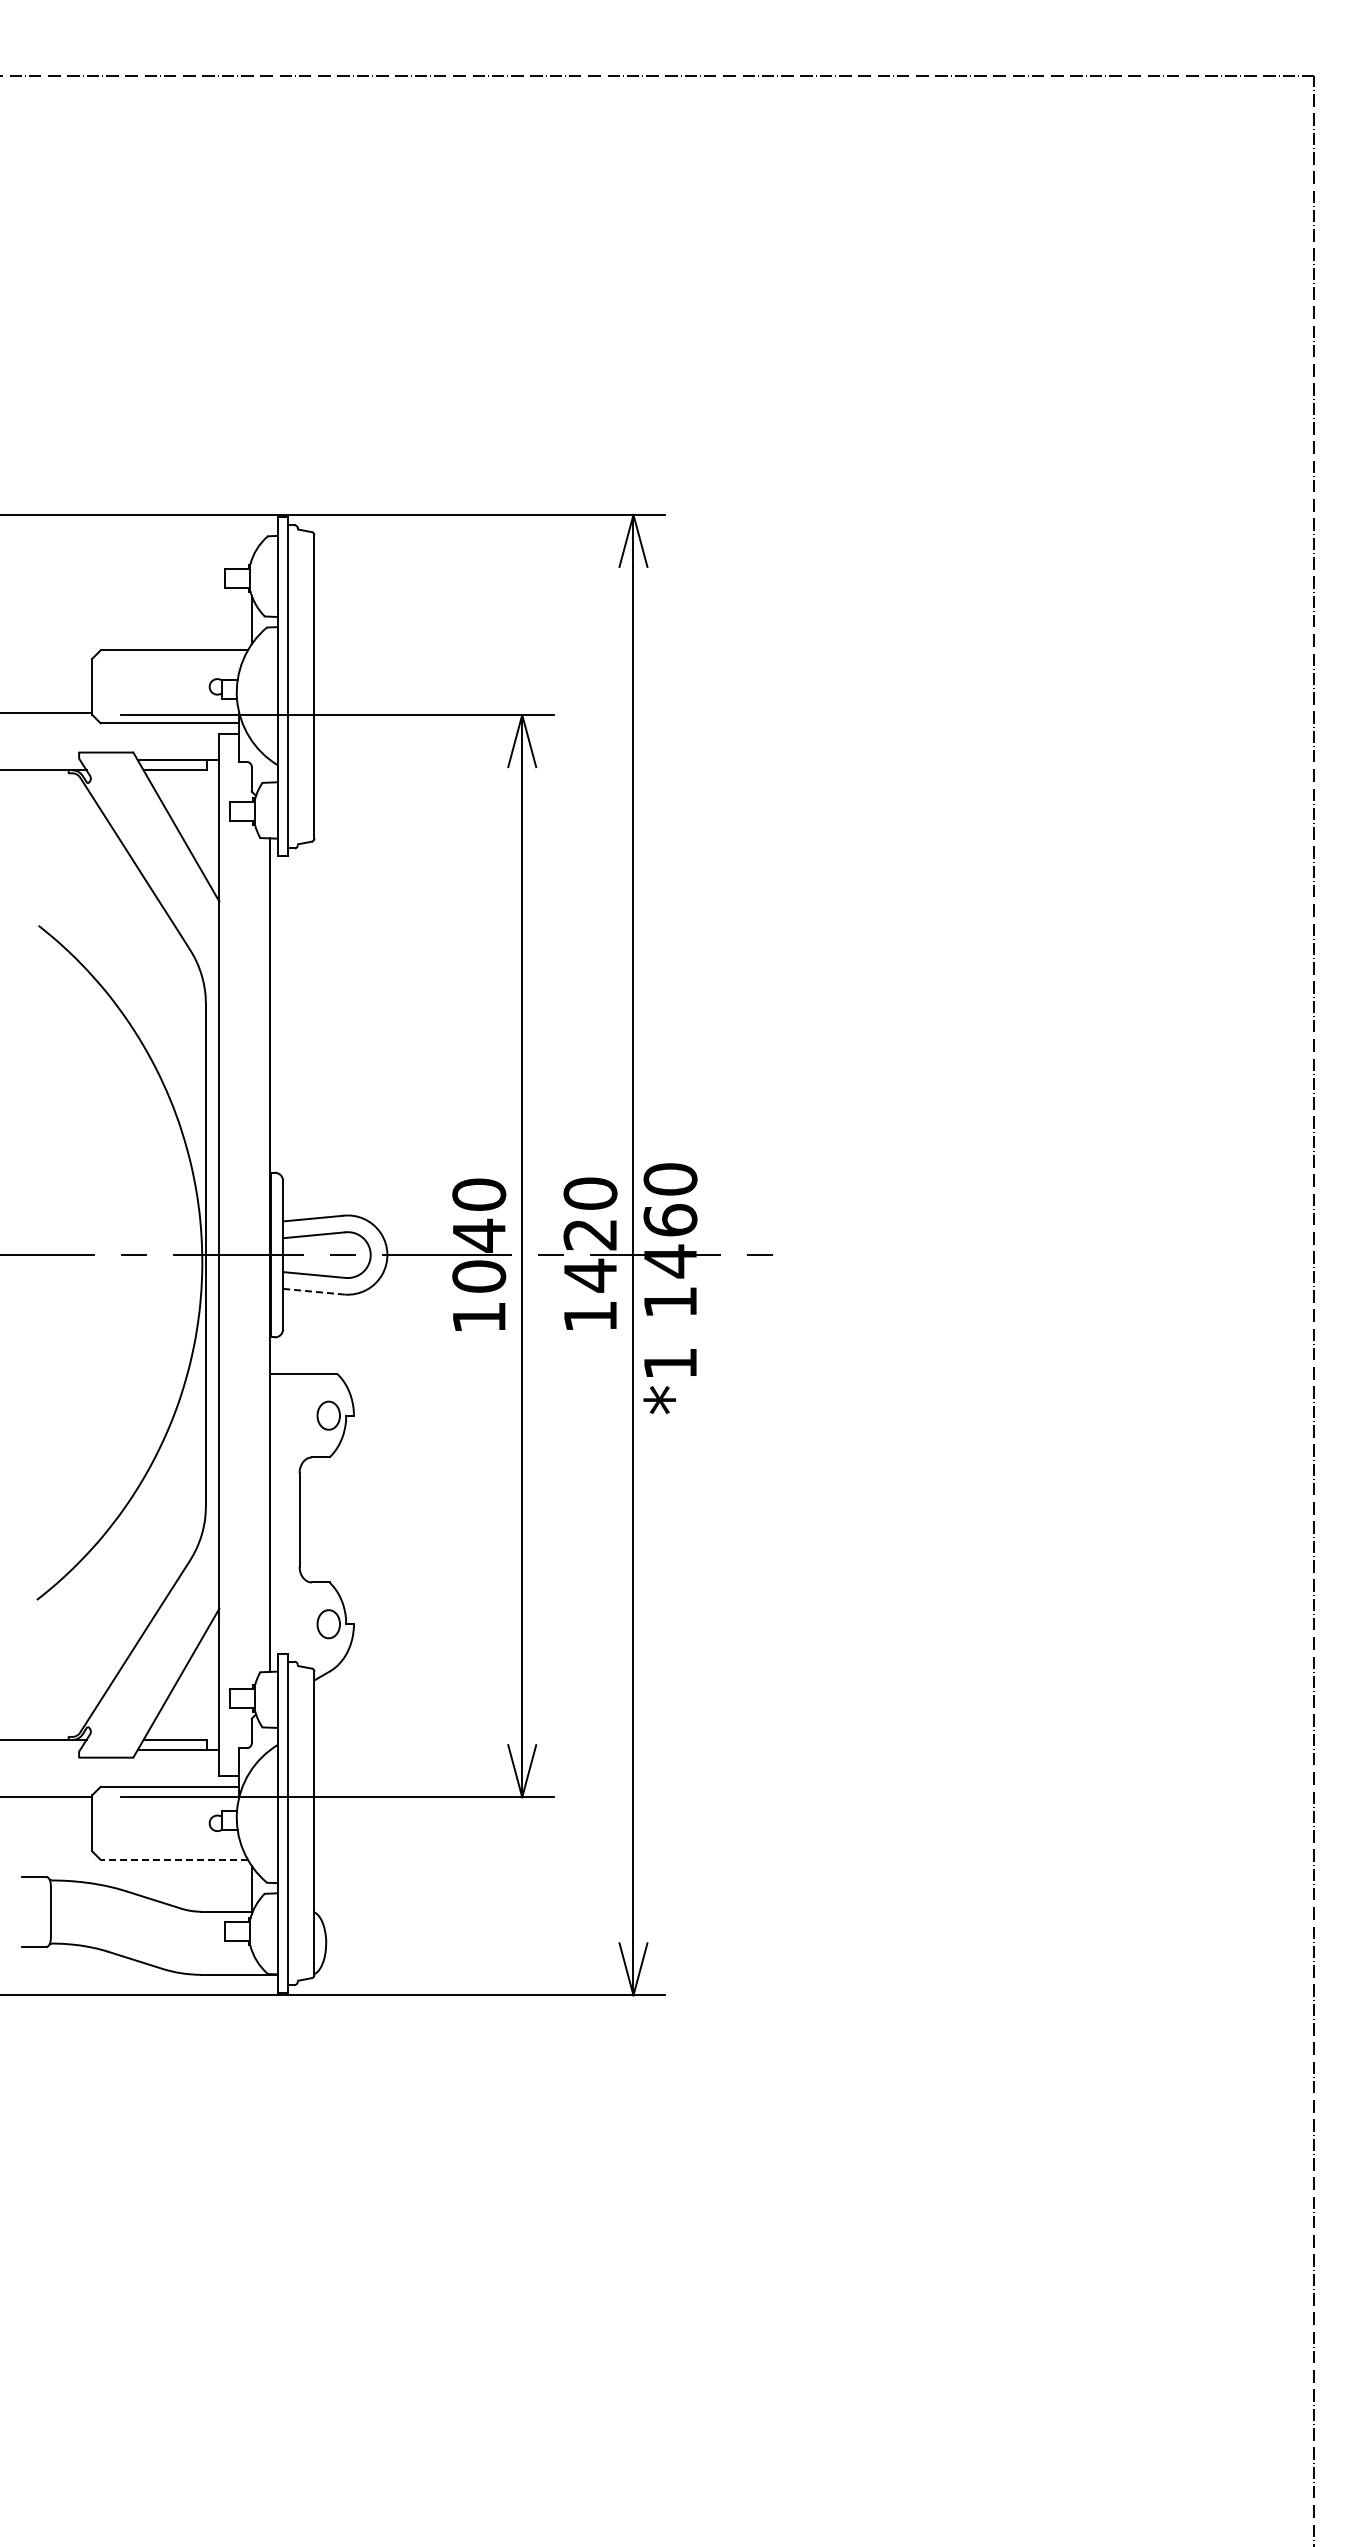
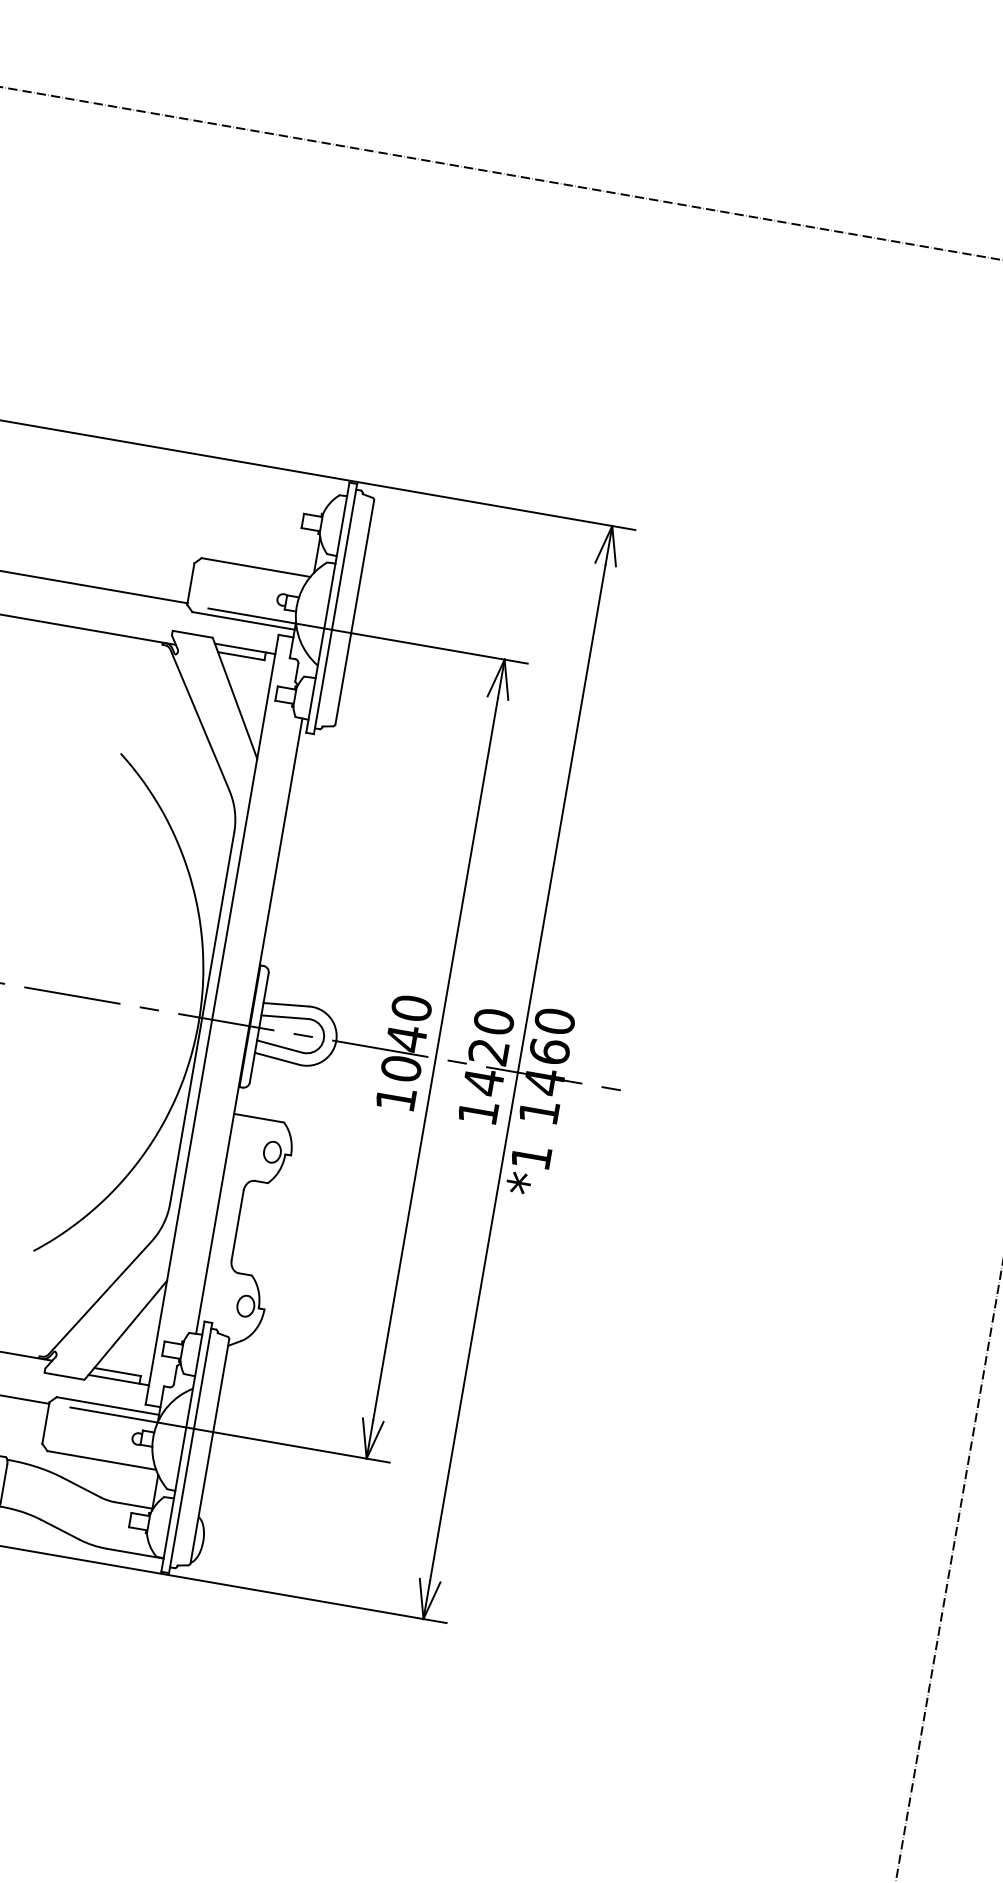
line: (314, 1291) -> (277, 1058), dashed -> solid
line: (174, 1859) -> (101, 1460), dashed -> solid

